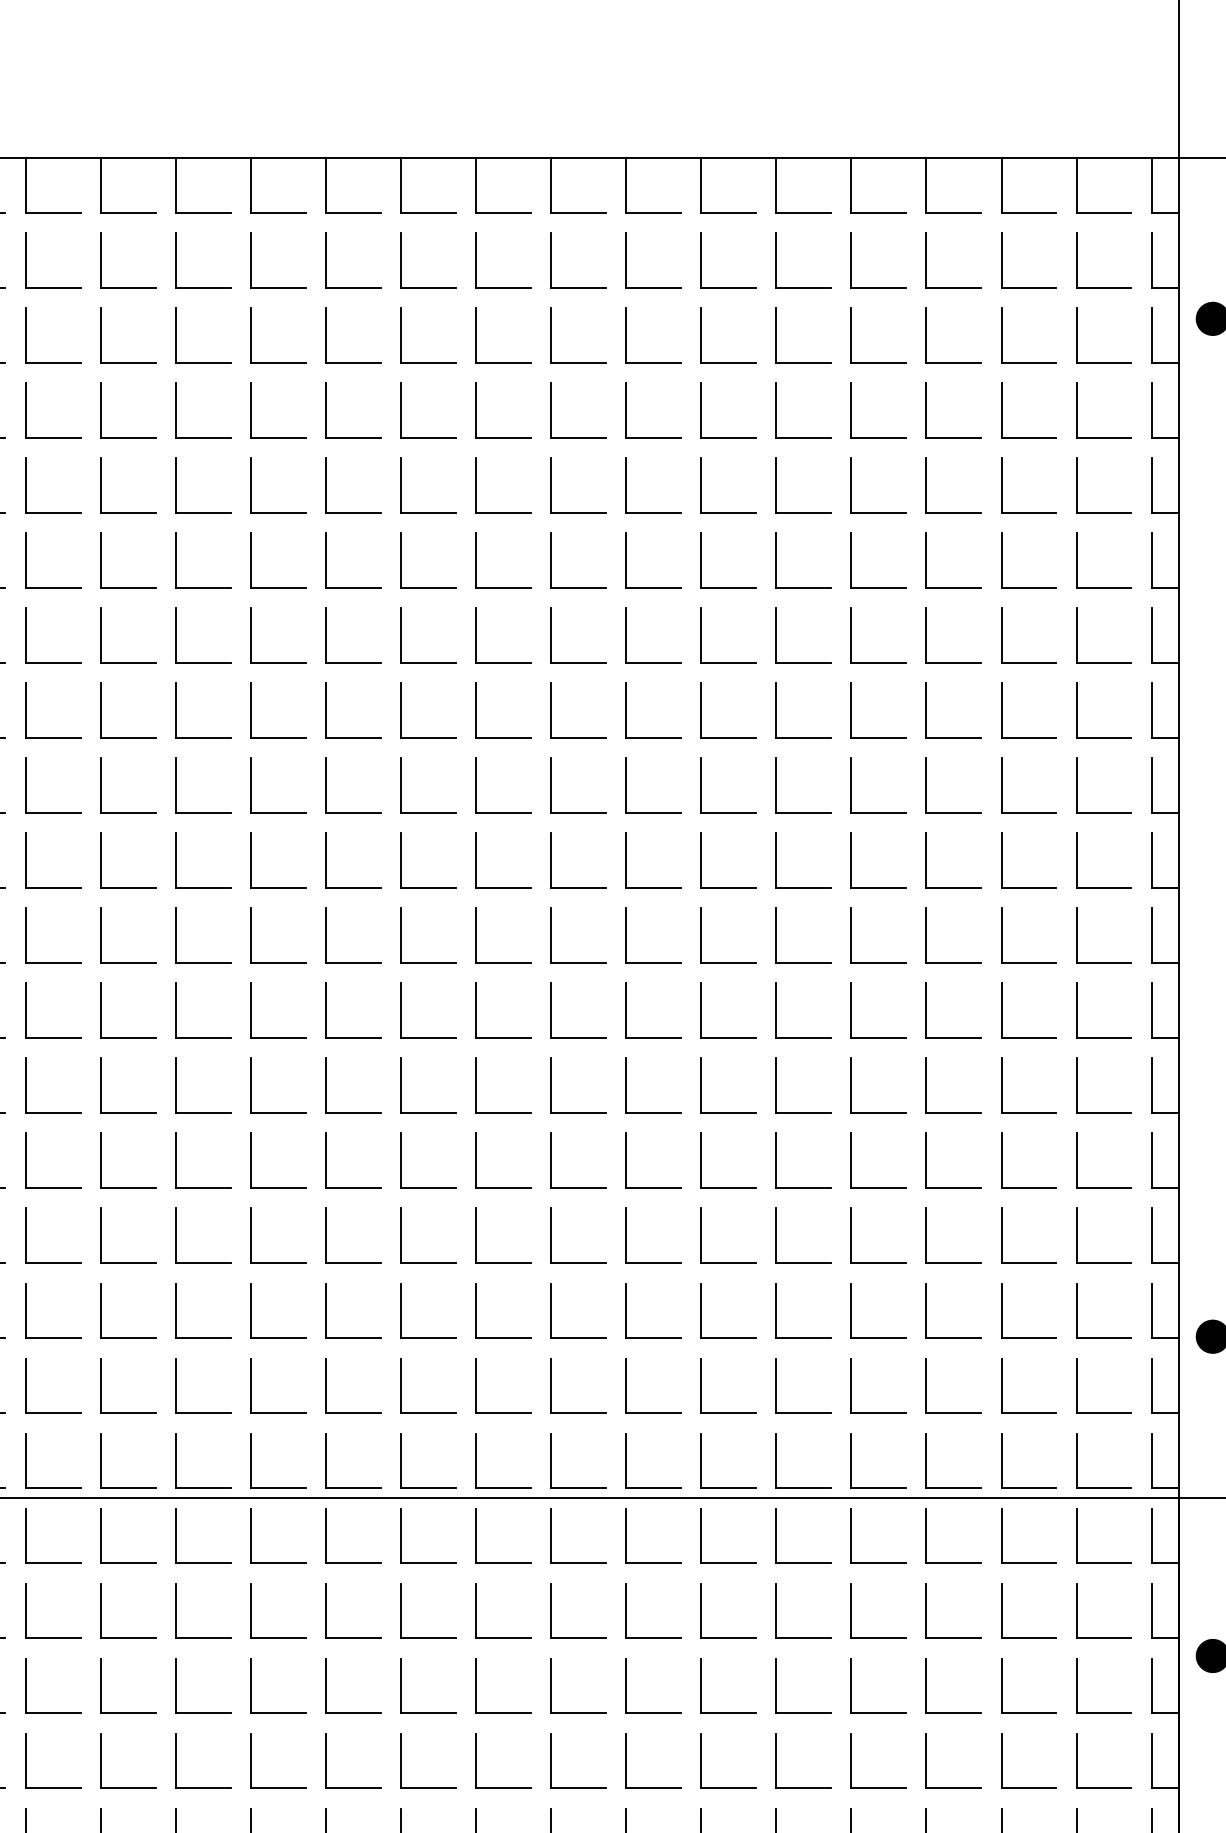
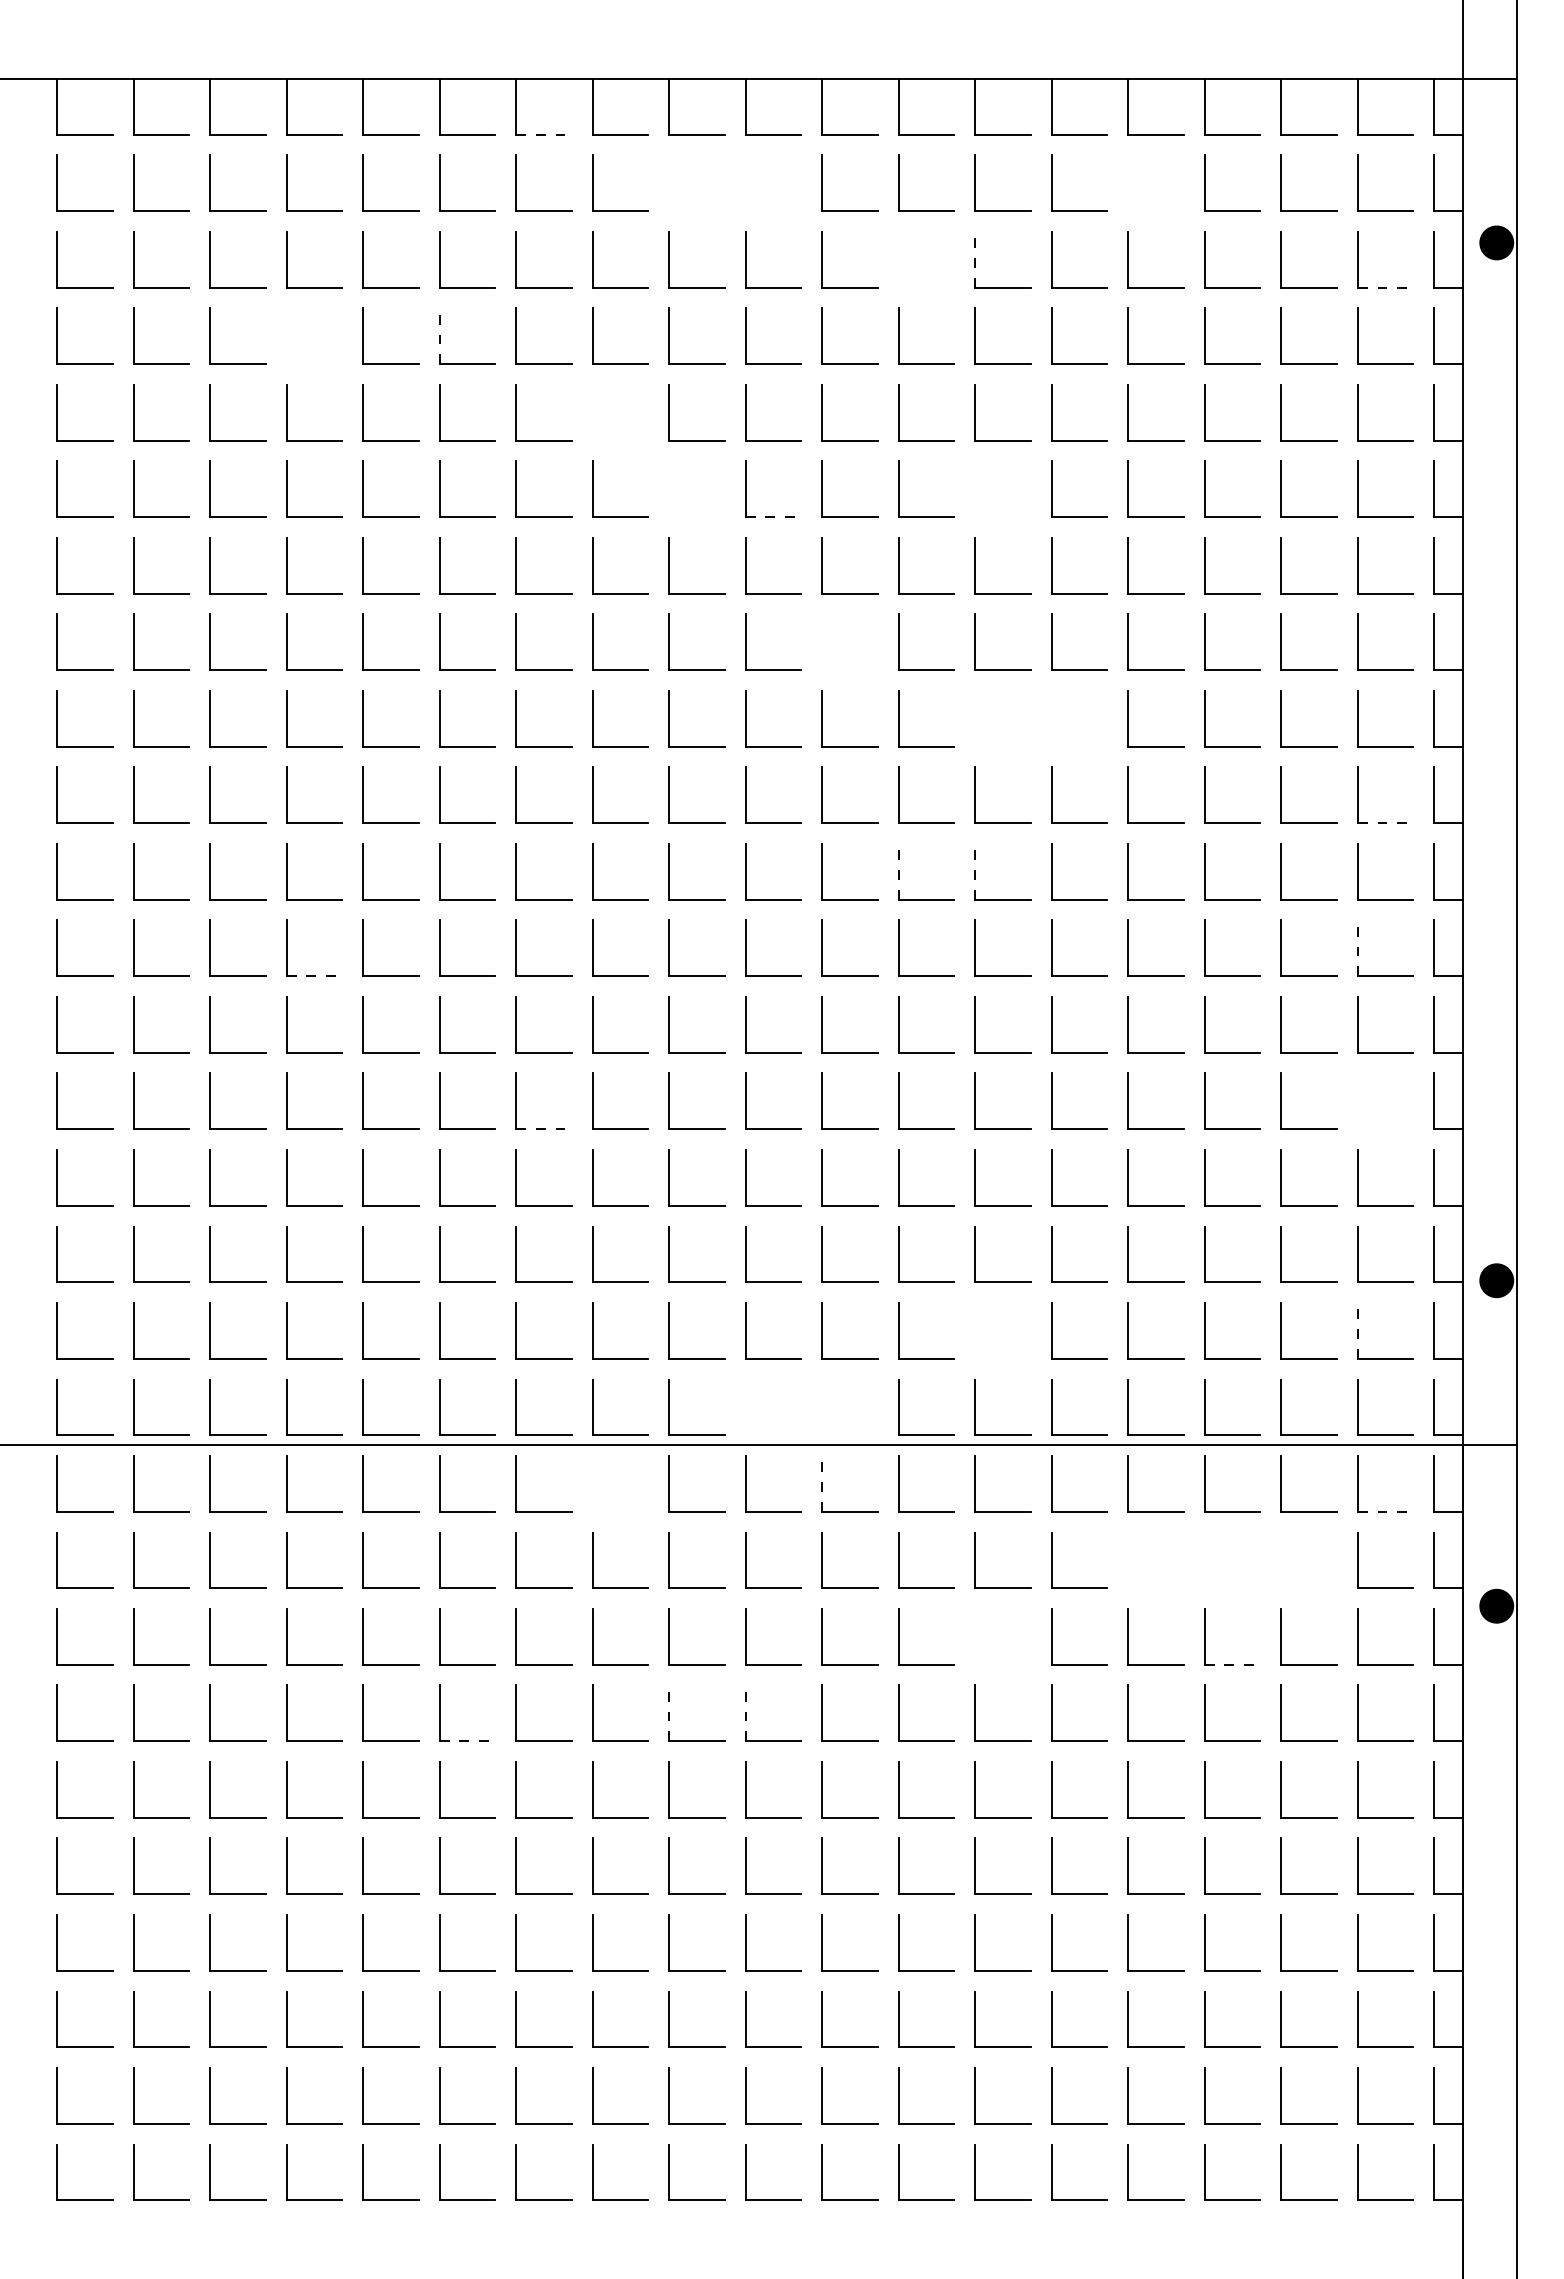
line: (277, 212) -> (543, 134), solid -> dashed
part: (401, 259) -> (669, 182), removed
part: (477, 259) -> (746, 182), removed
part: (851, 259) -> (1128, 182), removed
part: (627, 335) -> (899, 259), removed
line: (701, 335) -> (975, 259), solid -> dashed
line: (1103, 362) -> (1385, 287), solid -> dashed
part: (26, 409) -> (287, 335), removed
line: (175, 410) -> (439, 336), solid -> dashed
part: (326, 485) -> (593, 412), removed
part: (401, 559) -> (669, 488), removed
part: (701, 559) -> (975, 488), removed
line: (503, 588) -> (773, 517), solid -> dashed
part: (551, 709) -> (822, 641), removed
part: (701, 785) -> (975, 718), removed
part: (777, 785) -> (1052, 718), removed
line: (1103, 888) -> (1385, 823), solid -> dashed
line: (626, 935) -> (898, 871), solid -> dashed
line: (701, 935) -> (975, 871), solid -> dashed
line: (1076, 1010) -> (1357, 948), solid -> dashed
line: (53, 1038) -> (314, 976), solid -> dashed
part: (1077, 1159) -> (1358, 1100), removed
line: (277, 1188) -> (543, 1129), solid -> dashed
part: (701, 1385) -> (975, 1330), removed
line: (1076, 1385) -> (1357, 1330), solid -> dashed
part: (477, 1461) -> (746, 1407), removed
part: (551, 1461) -> (822, 1407), removed
part: (326, 1535) -> (593, 1483), removed
line: (551, 1535) -> (822, 1483), solid -> dashed
line: (1103, 1563) -> (1385, 1511), solid -> dashed
part: (851, 1611) -> (1128, 1560), removed
part: (927, 1611) -> (1205, 1560), removed
part: (1001, 1611) -> (1281, 1560), removed
part: (701, 1685) -> (975, 1636), removed
line: (953, 1713) -> (1232, 1664), solid -> dashed
line: (401, 1761) -> (669, 1713), solid -> dashed
line: (476, 1761) -> (745, 1713), solid -> dashed
line: (203, 1788) -> (467, 1741), solid -> dashed

